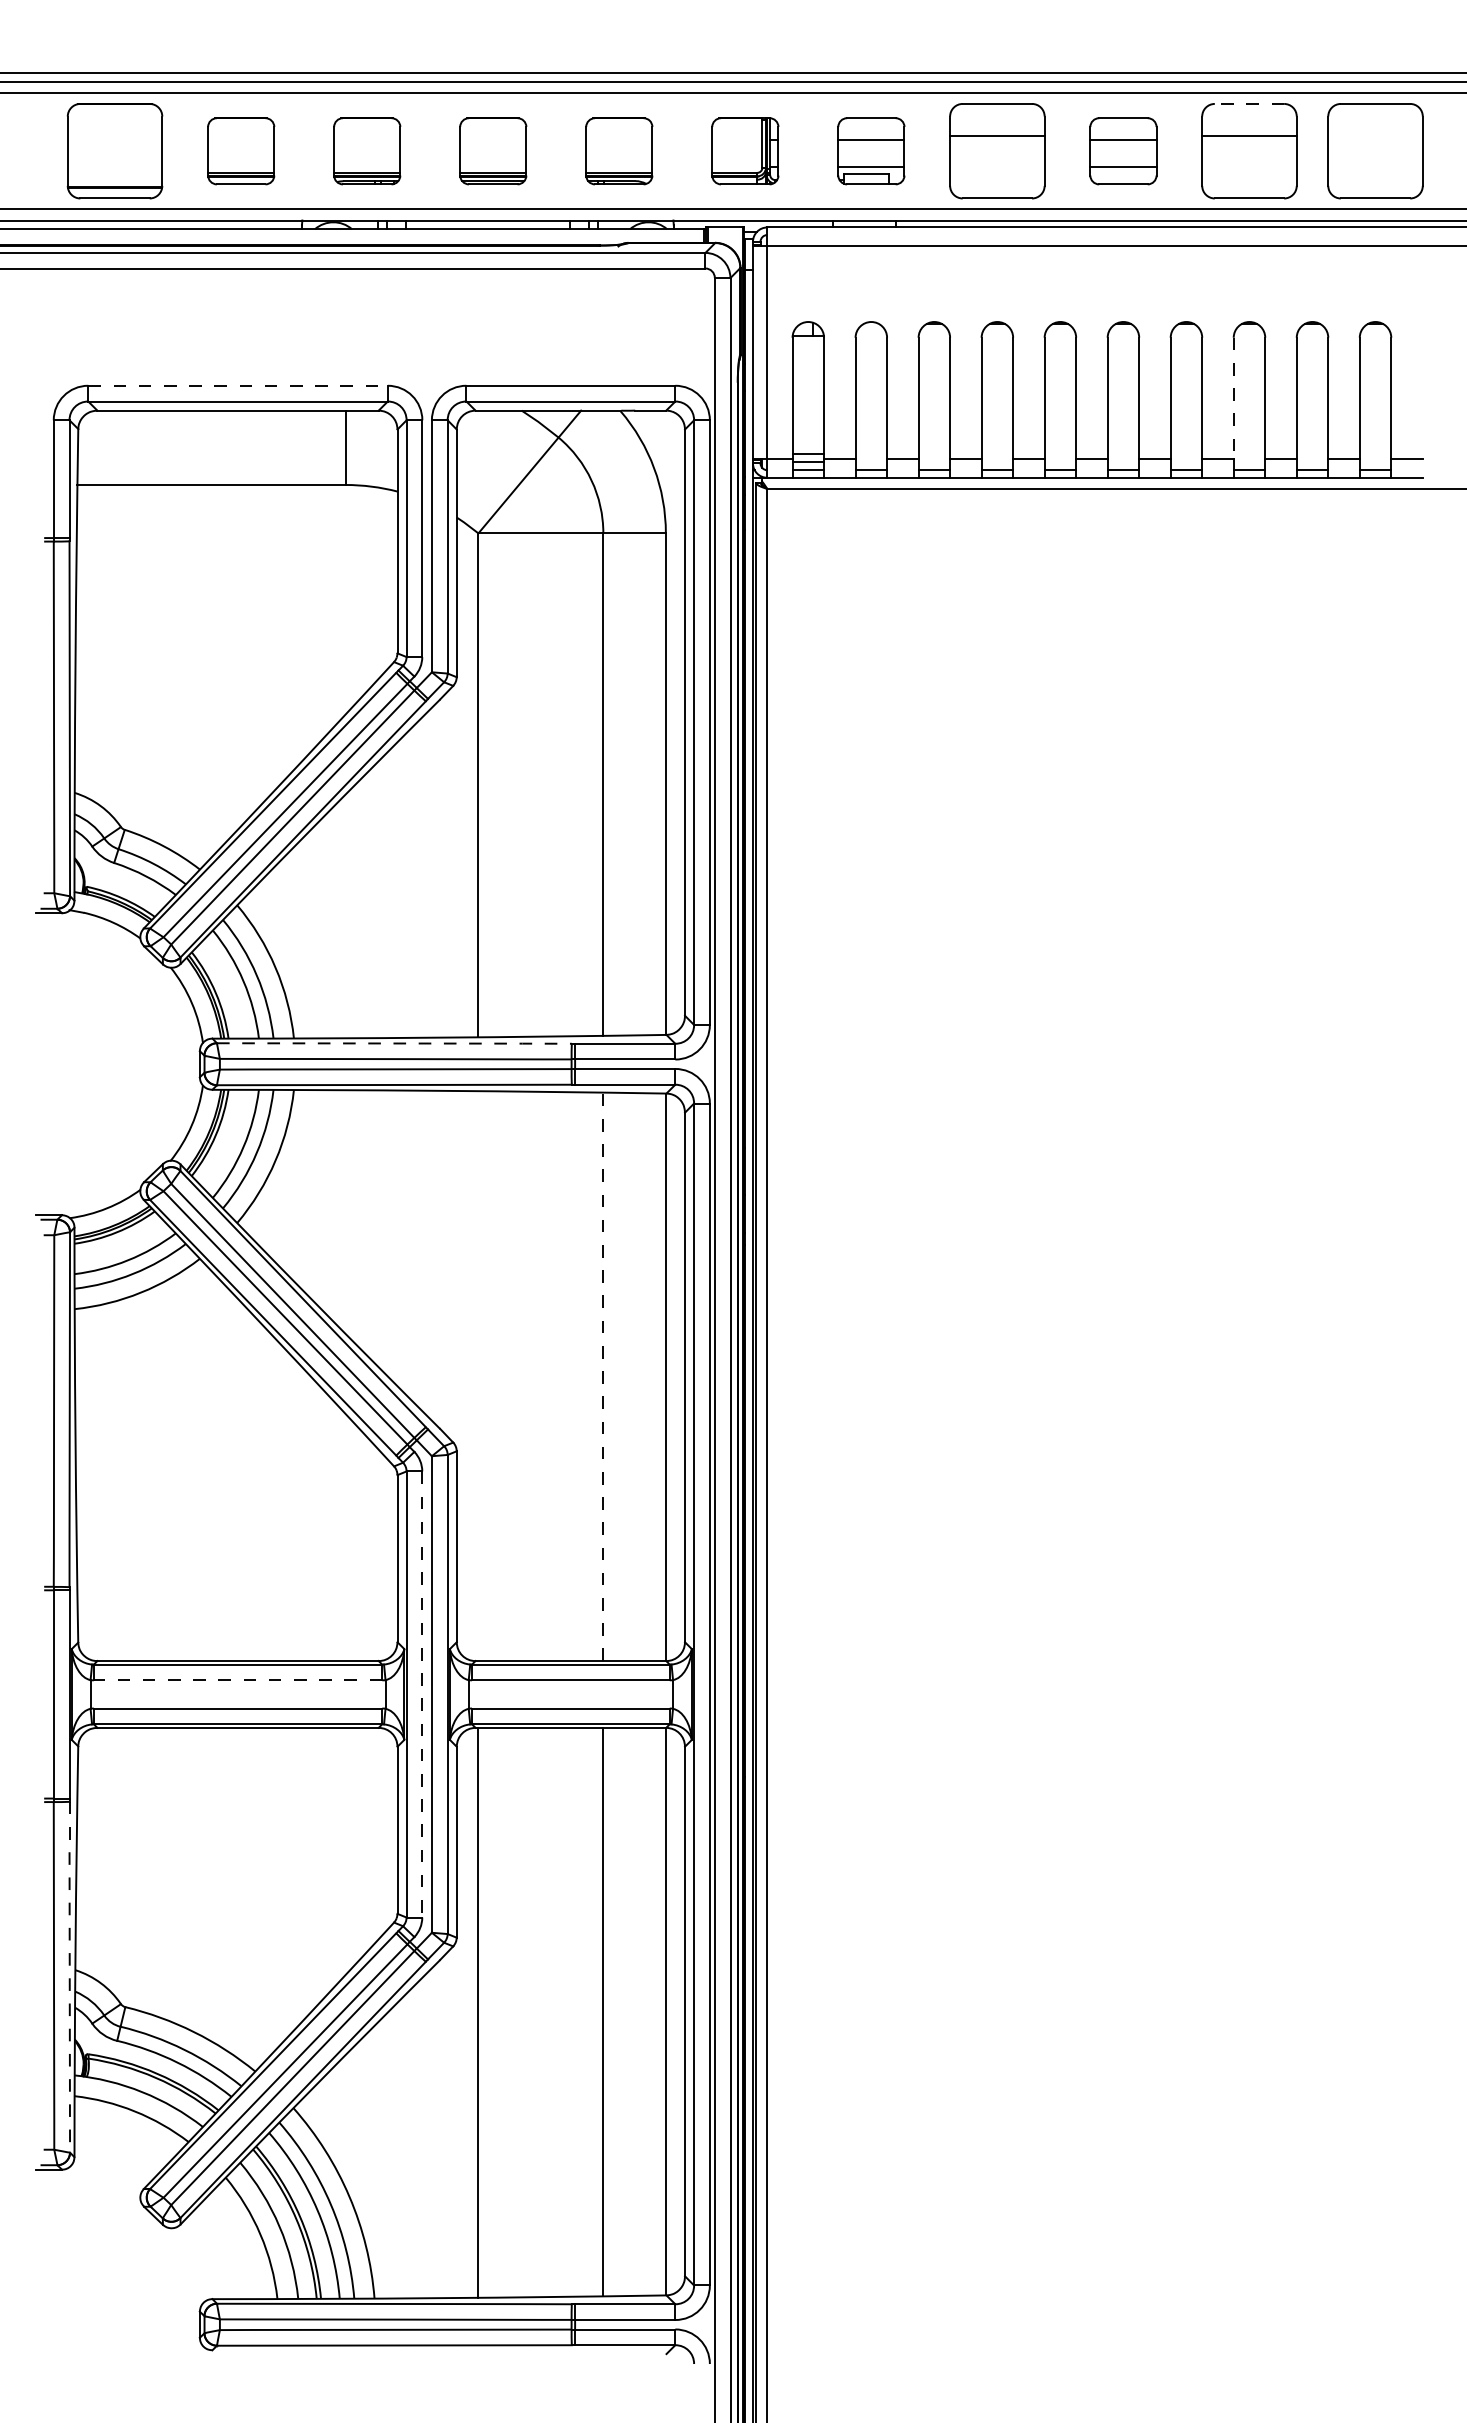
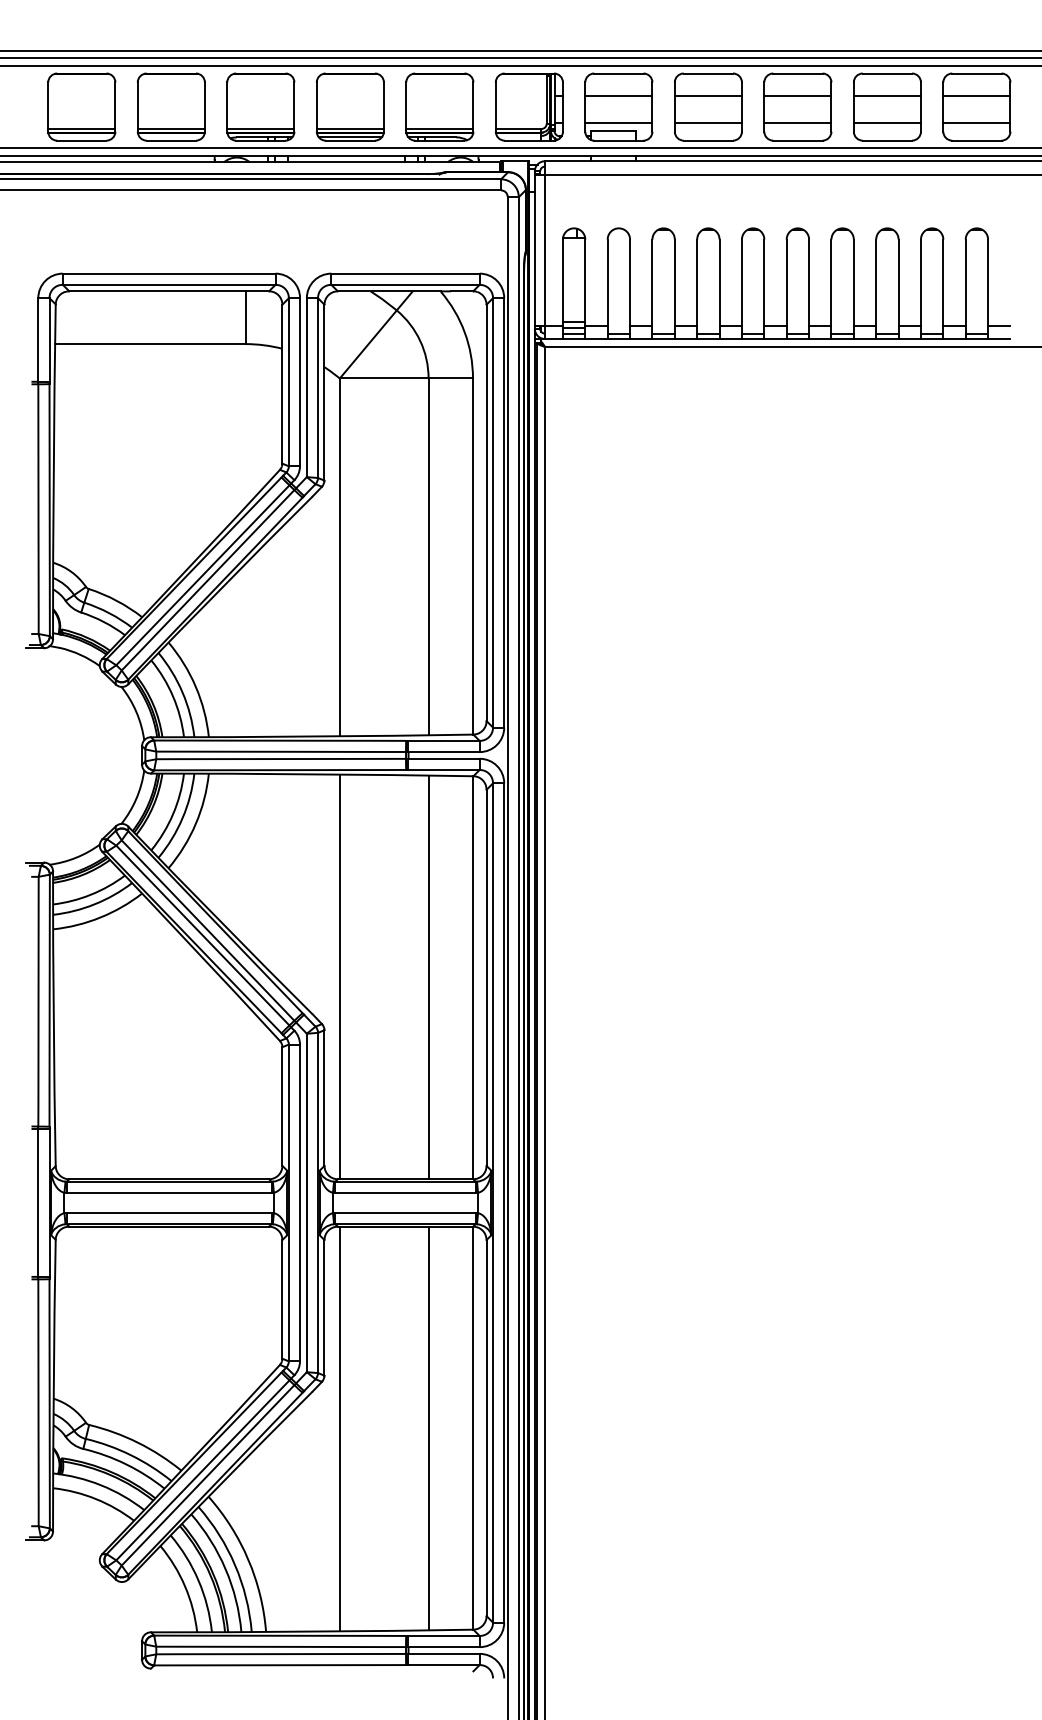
line: (1249, 103) -> (887, 73), dashed -> solid
line: (1375, 135) -> (976, 95), added
part: (241, 151) -> (171, 107), size x1.43
part: (367, 151) -> (261, 107), size x1.43
part: (493, 151) -> (350, 107), size x1.43
part: (619, 151) -> (440, 107), size x1.43
part: (745, 151) -> (529, 107), size x1.43
part: (871, 151) -> (618, 107), size x1.43
part: (1123, 151) -> (797, 107), size x1.43
line: (997, 173) -> (708, 122), added
line: (1249, 173) -> (887, 122), added
line: (1375, 173) -> (976, 122), added
line: (114, 182) -> (81, 129), added
line: (238, 385) -> (169, 273), dashed -> solid
line: (1233, 398) -> (876, 282), dashed -> solid
line: (395, 1043) -> (280, 740), dashed -> solid
line: (478, 1376) -> (339, 977), added
line: (603, 1376) -> (428, 977), dashed -> solid
line: (237, 1680) -> (168, 1193), dashed -> solid
line: (422, 1694) -> (300, 1202), dashed -> solid
line: (69, 1976) -> (49, 1403), dashed -> solid

